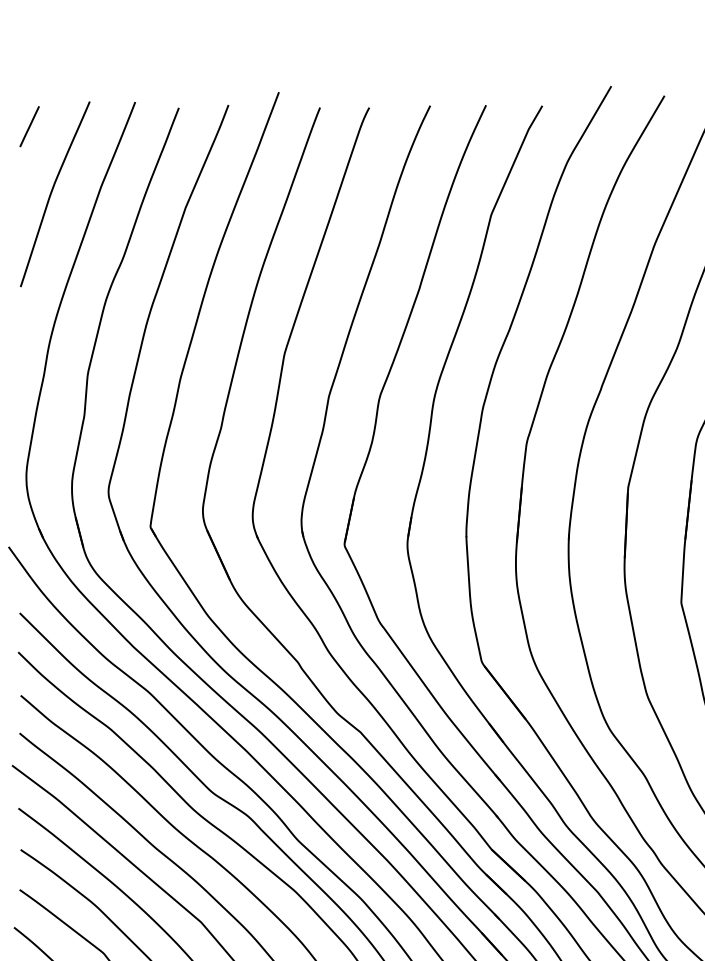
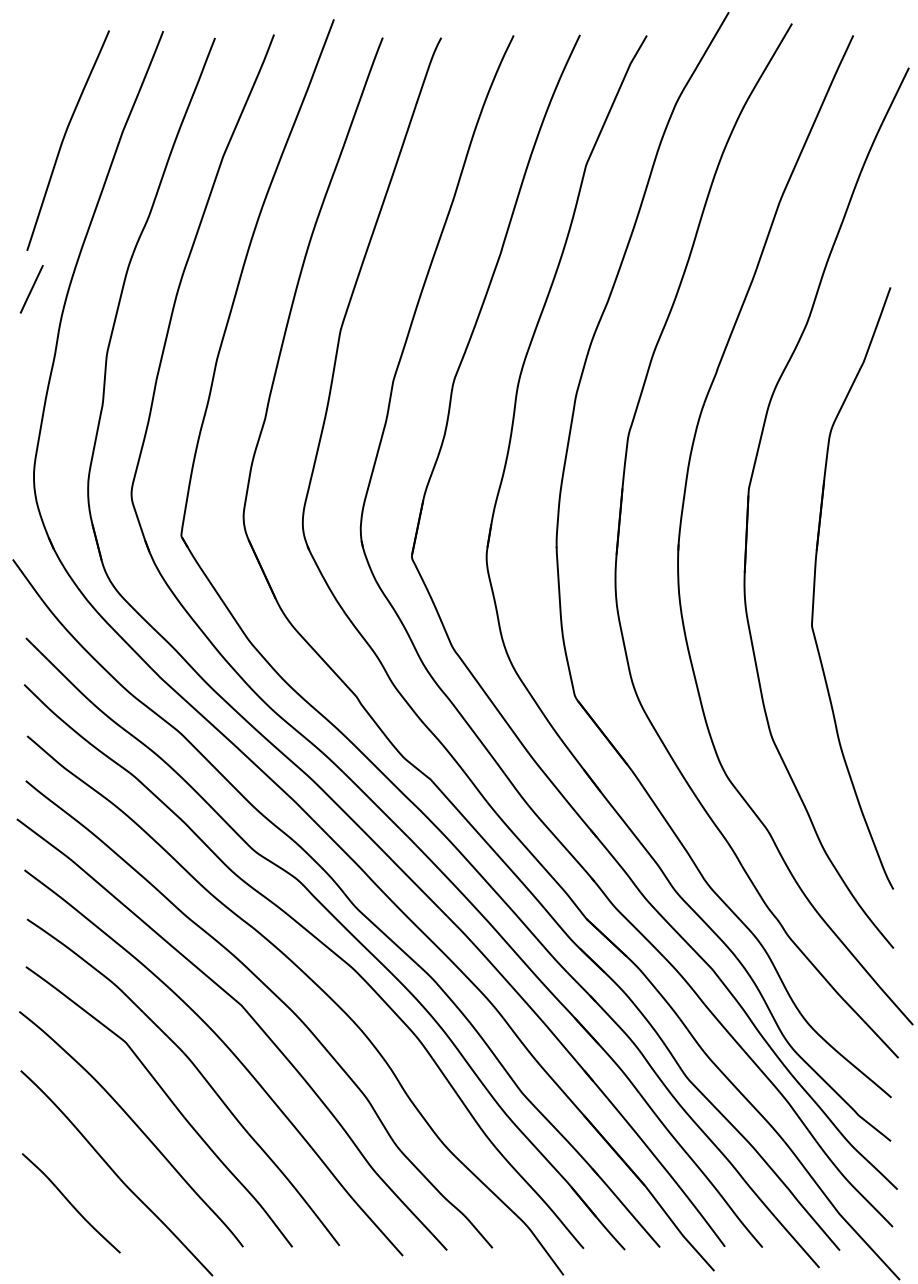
line: (29, 126) -> (31, 289), moved

